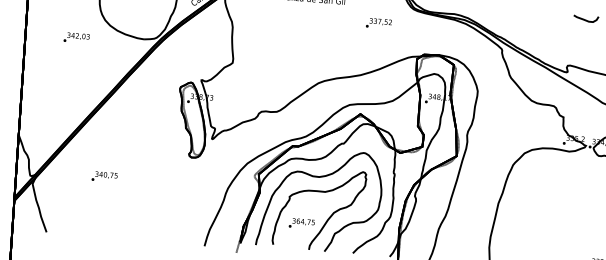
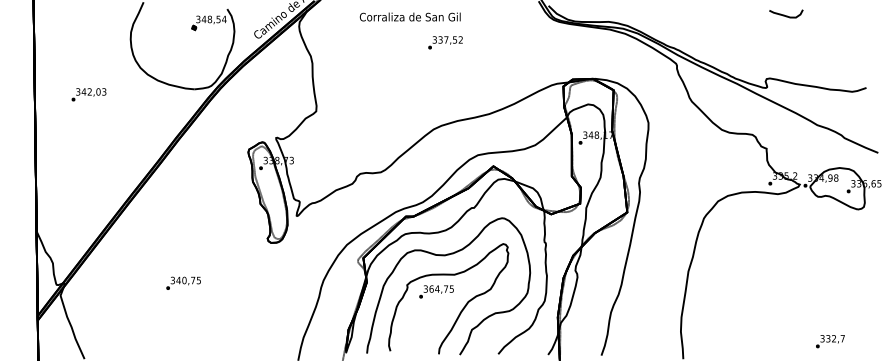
text: (378, 23) -> (445, 42), moved
text: (76, 37) -> (88, 94), moved
text: (104, 176) -> (183, 282), moved
text: (301, 223) -> (436, 291), moved

